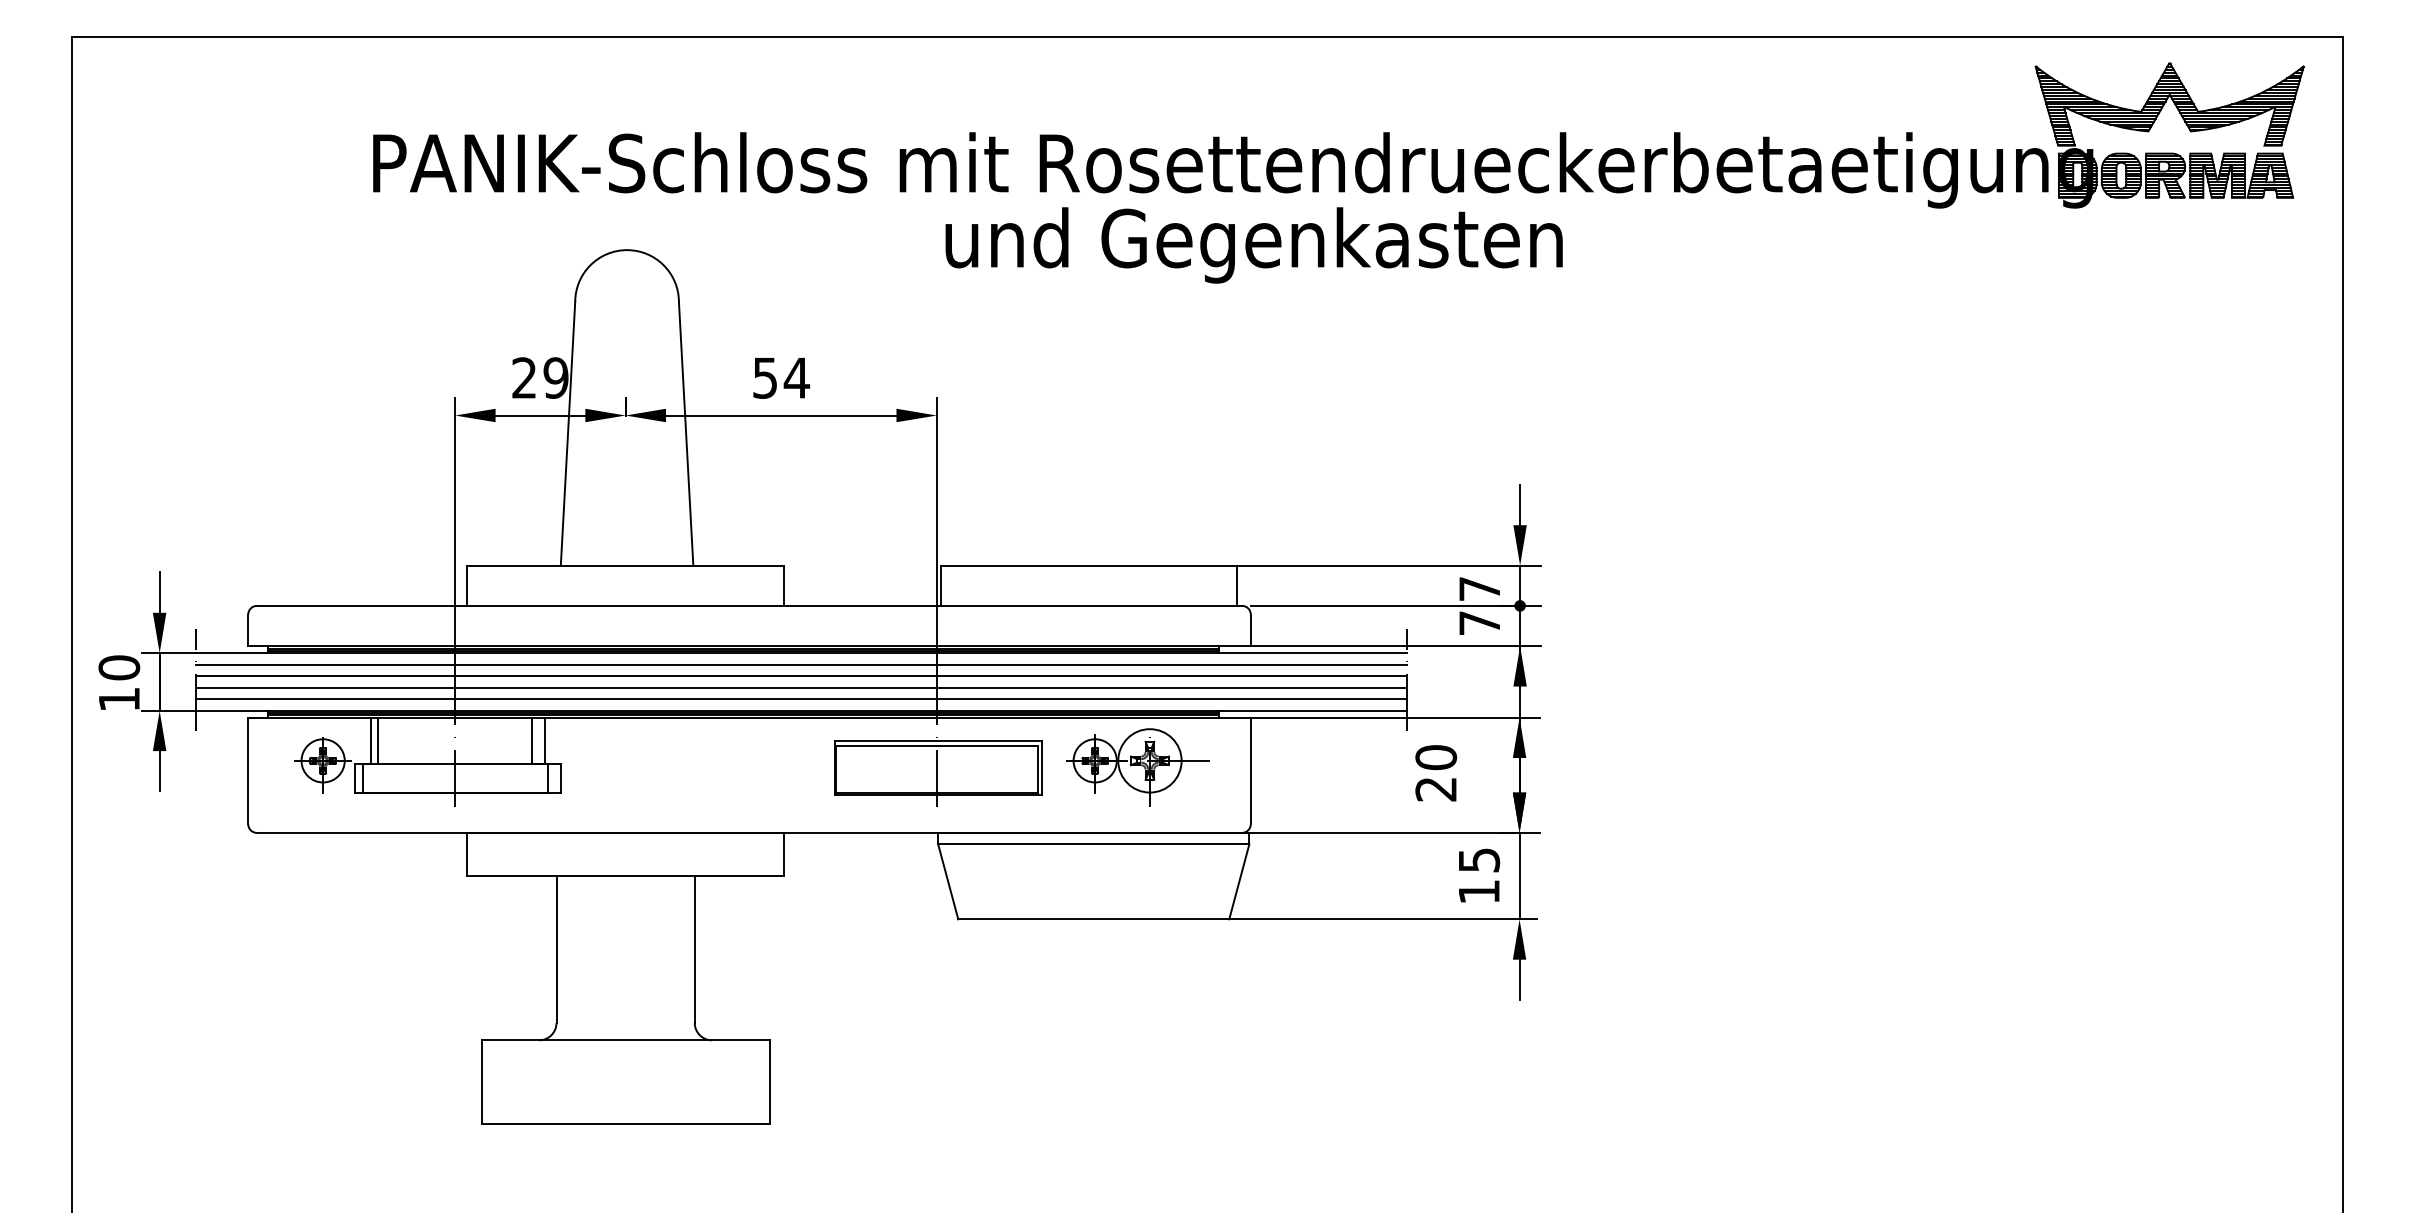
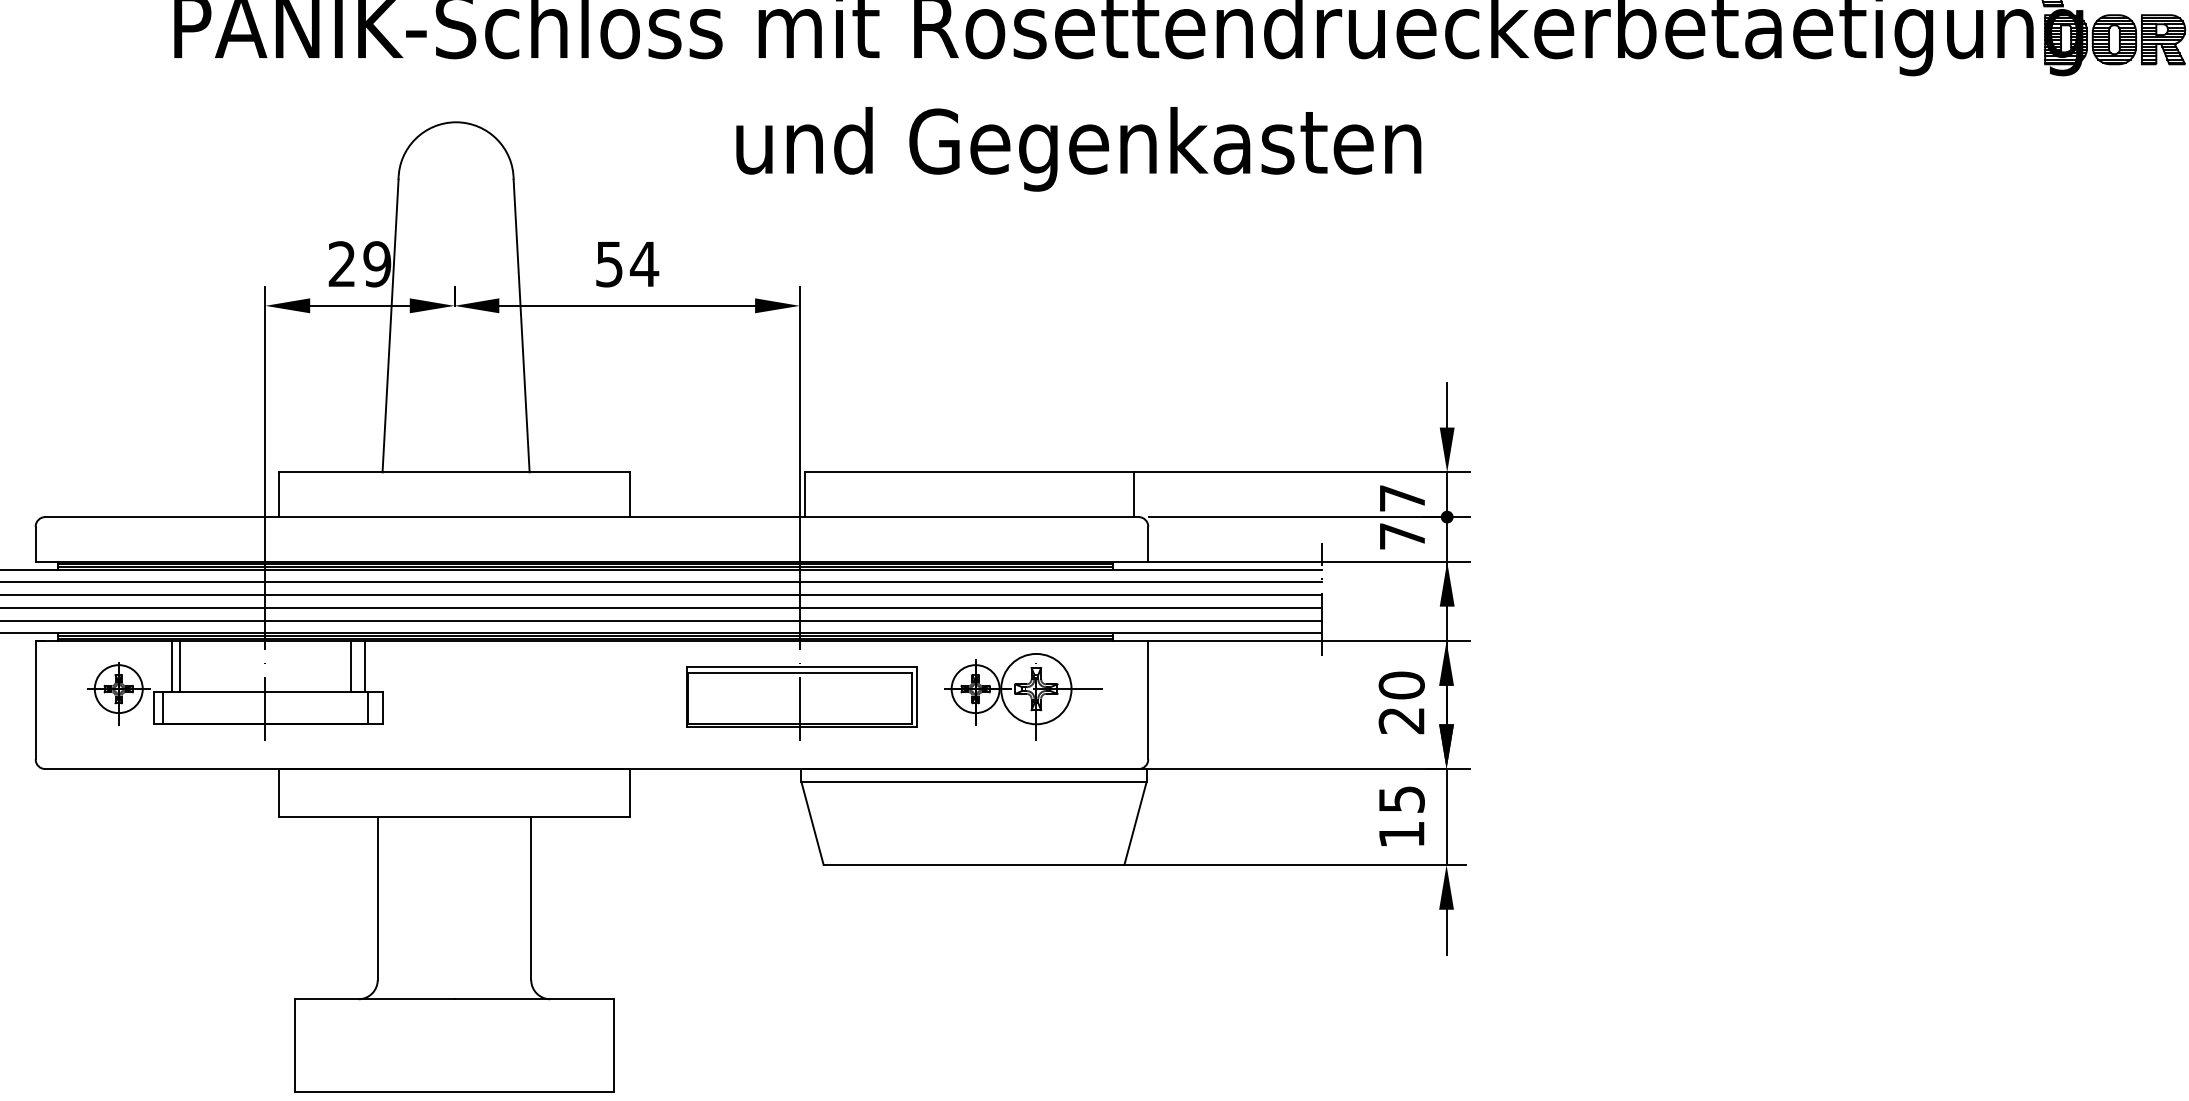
text: (1253, 245) -> (1078, 149), moved
text: (1436, 773) -> (1402, 703), moved

